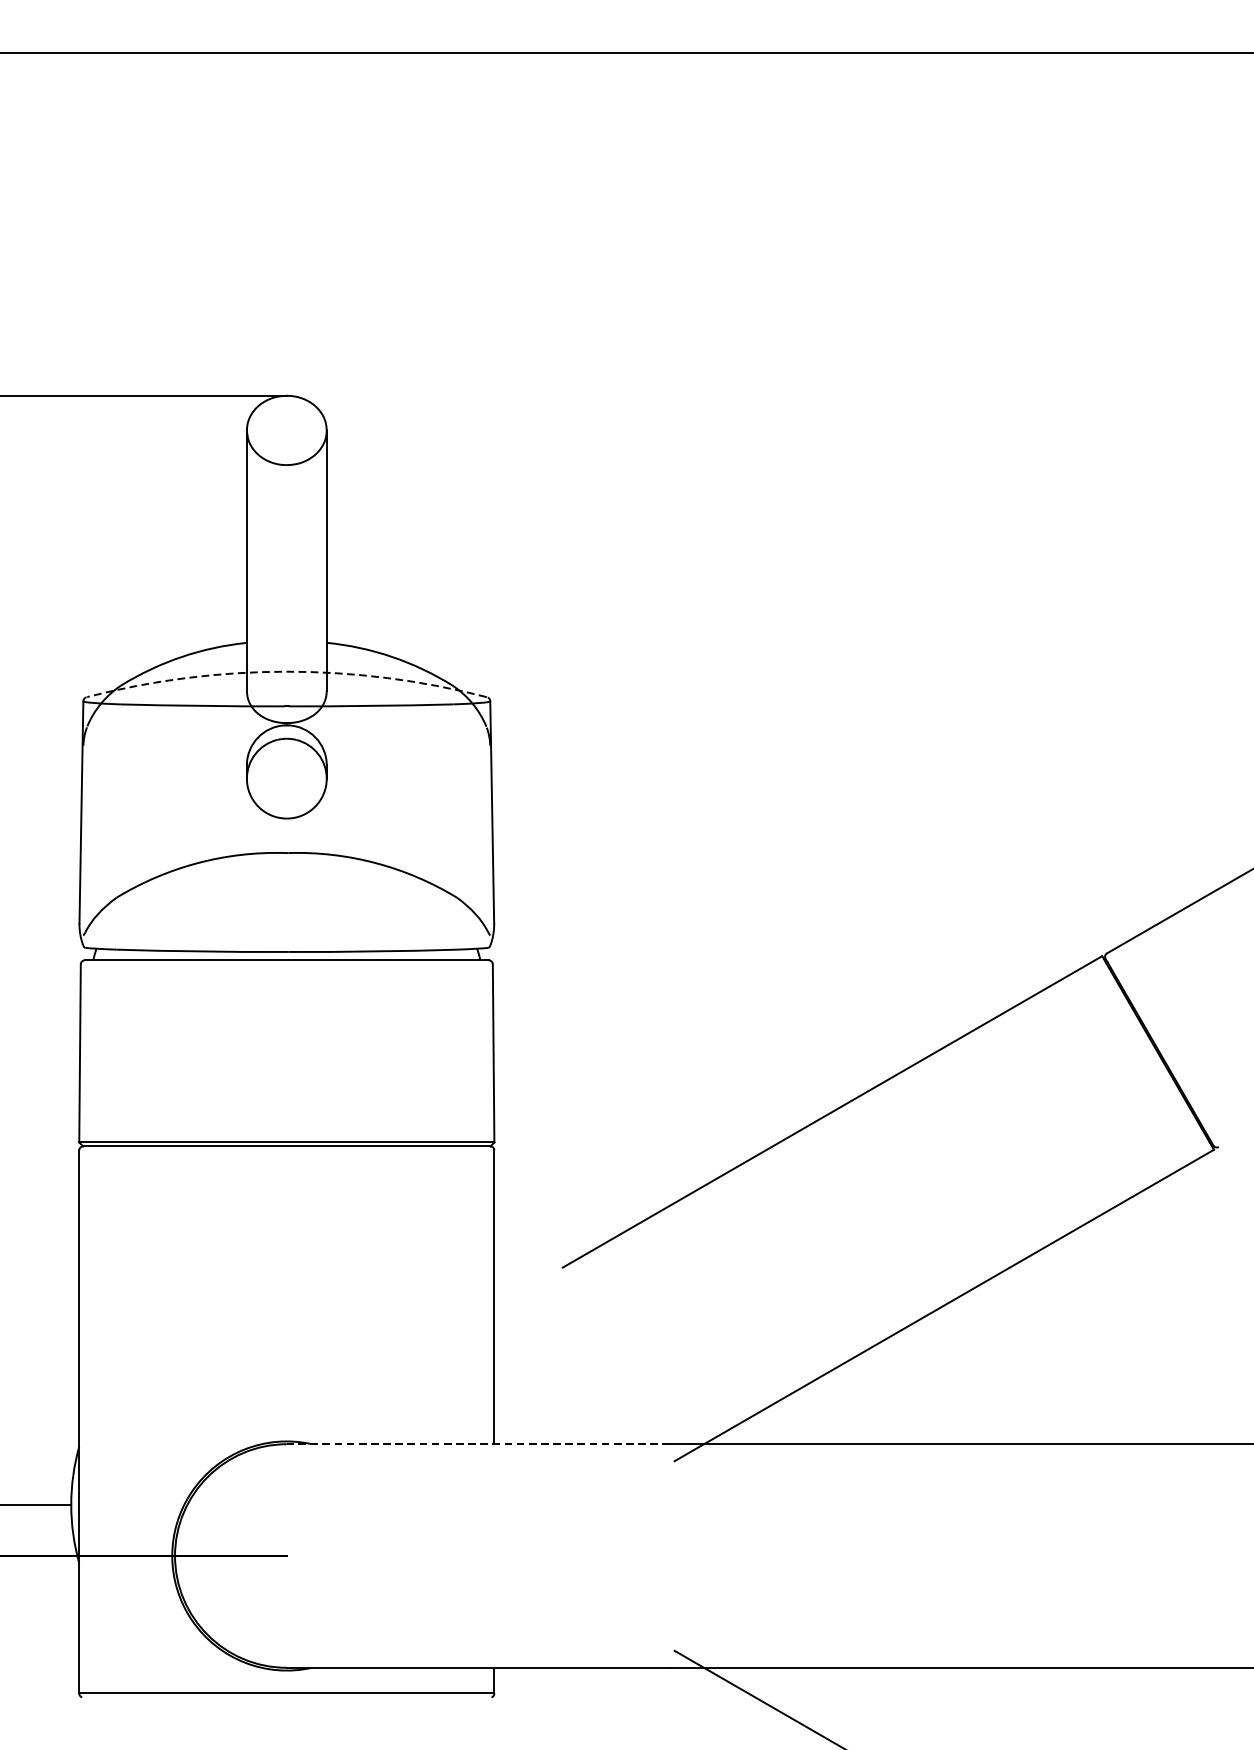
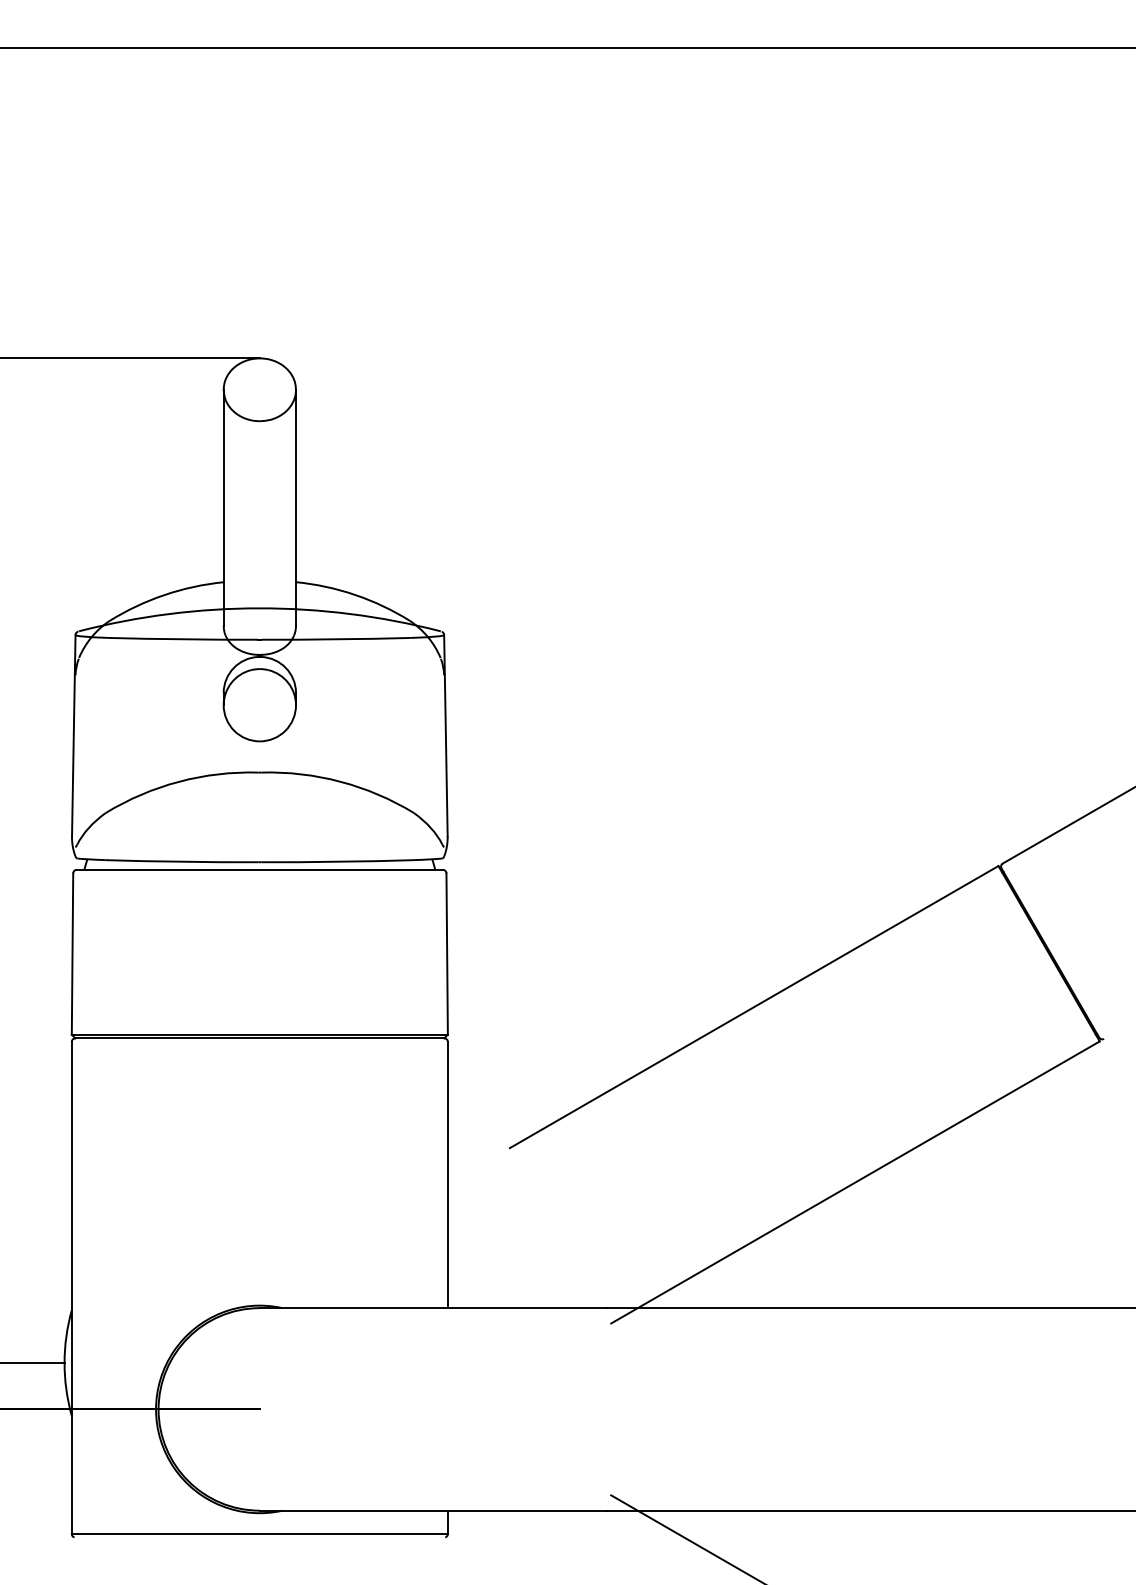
arc: (286, 671) -> (259, 608), dashed -> solid
line: (478, 1444) -> (433, 1308), dashed -> solid

